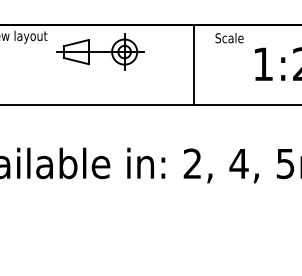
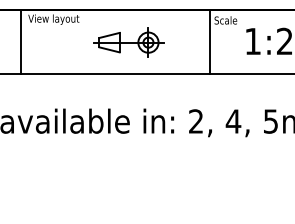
part: (99, 51) -> (128, 42), moved
line: (193, 64) -> (209, 41), moved

